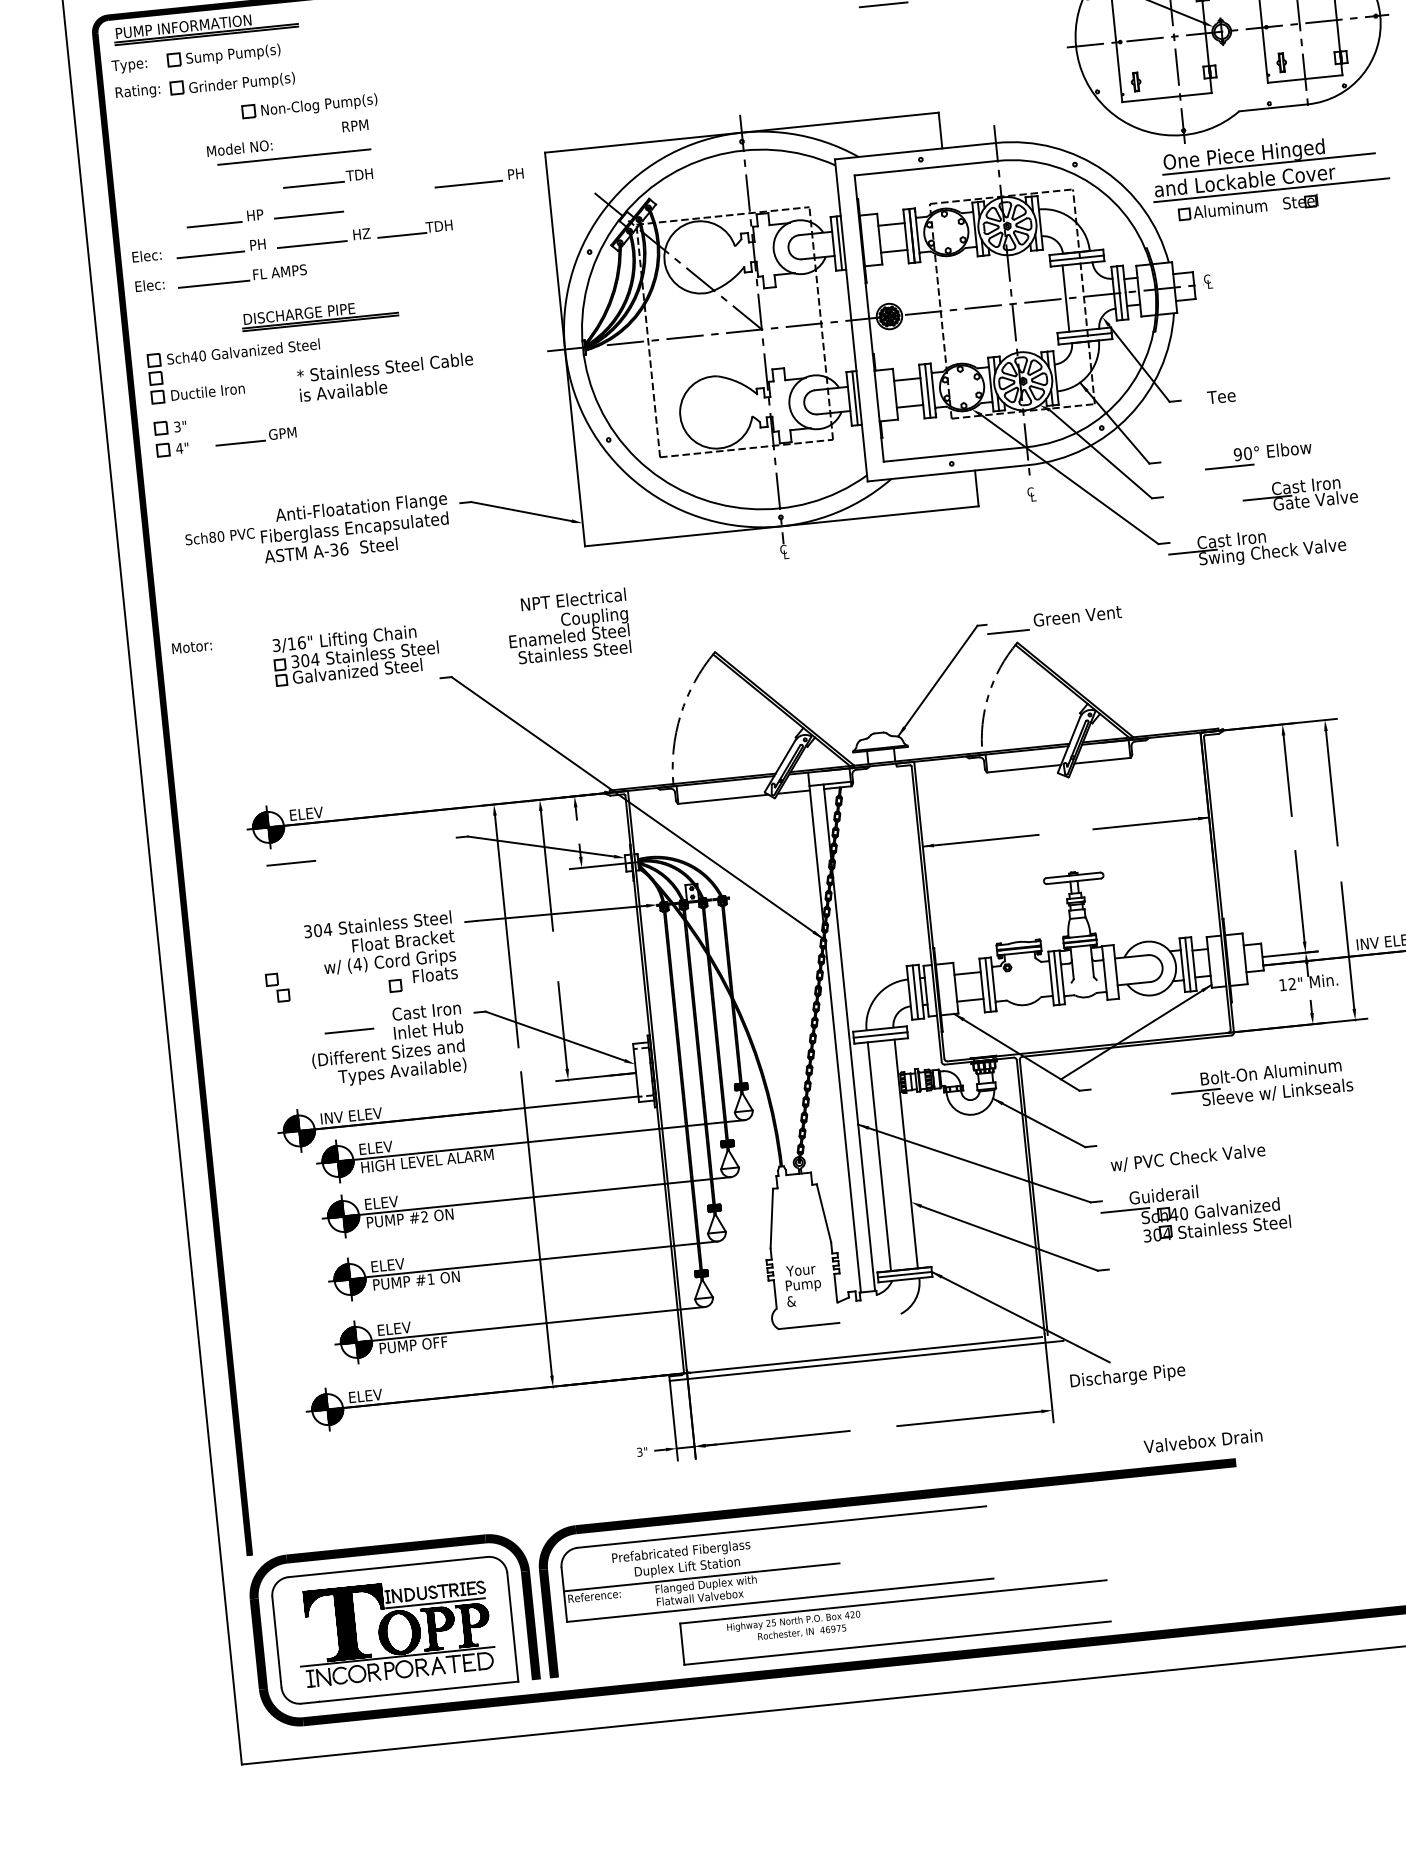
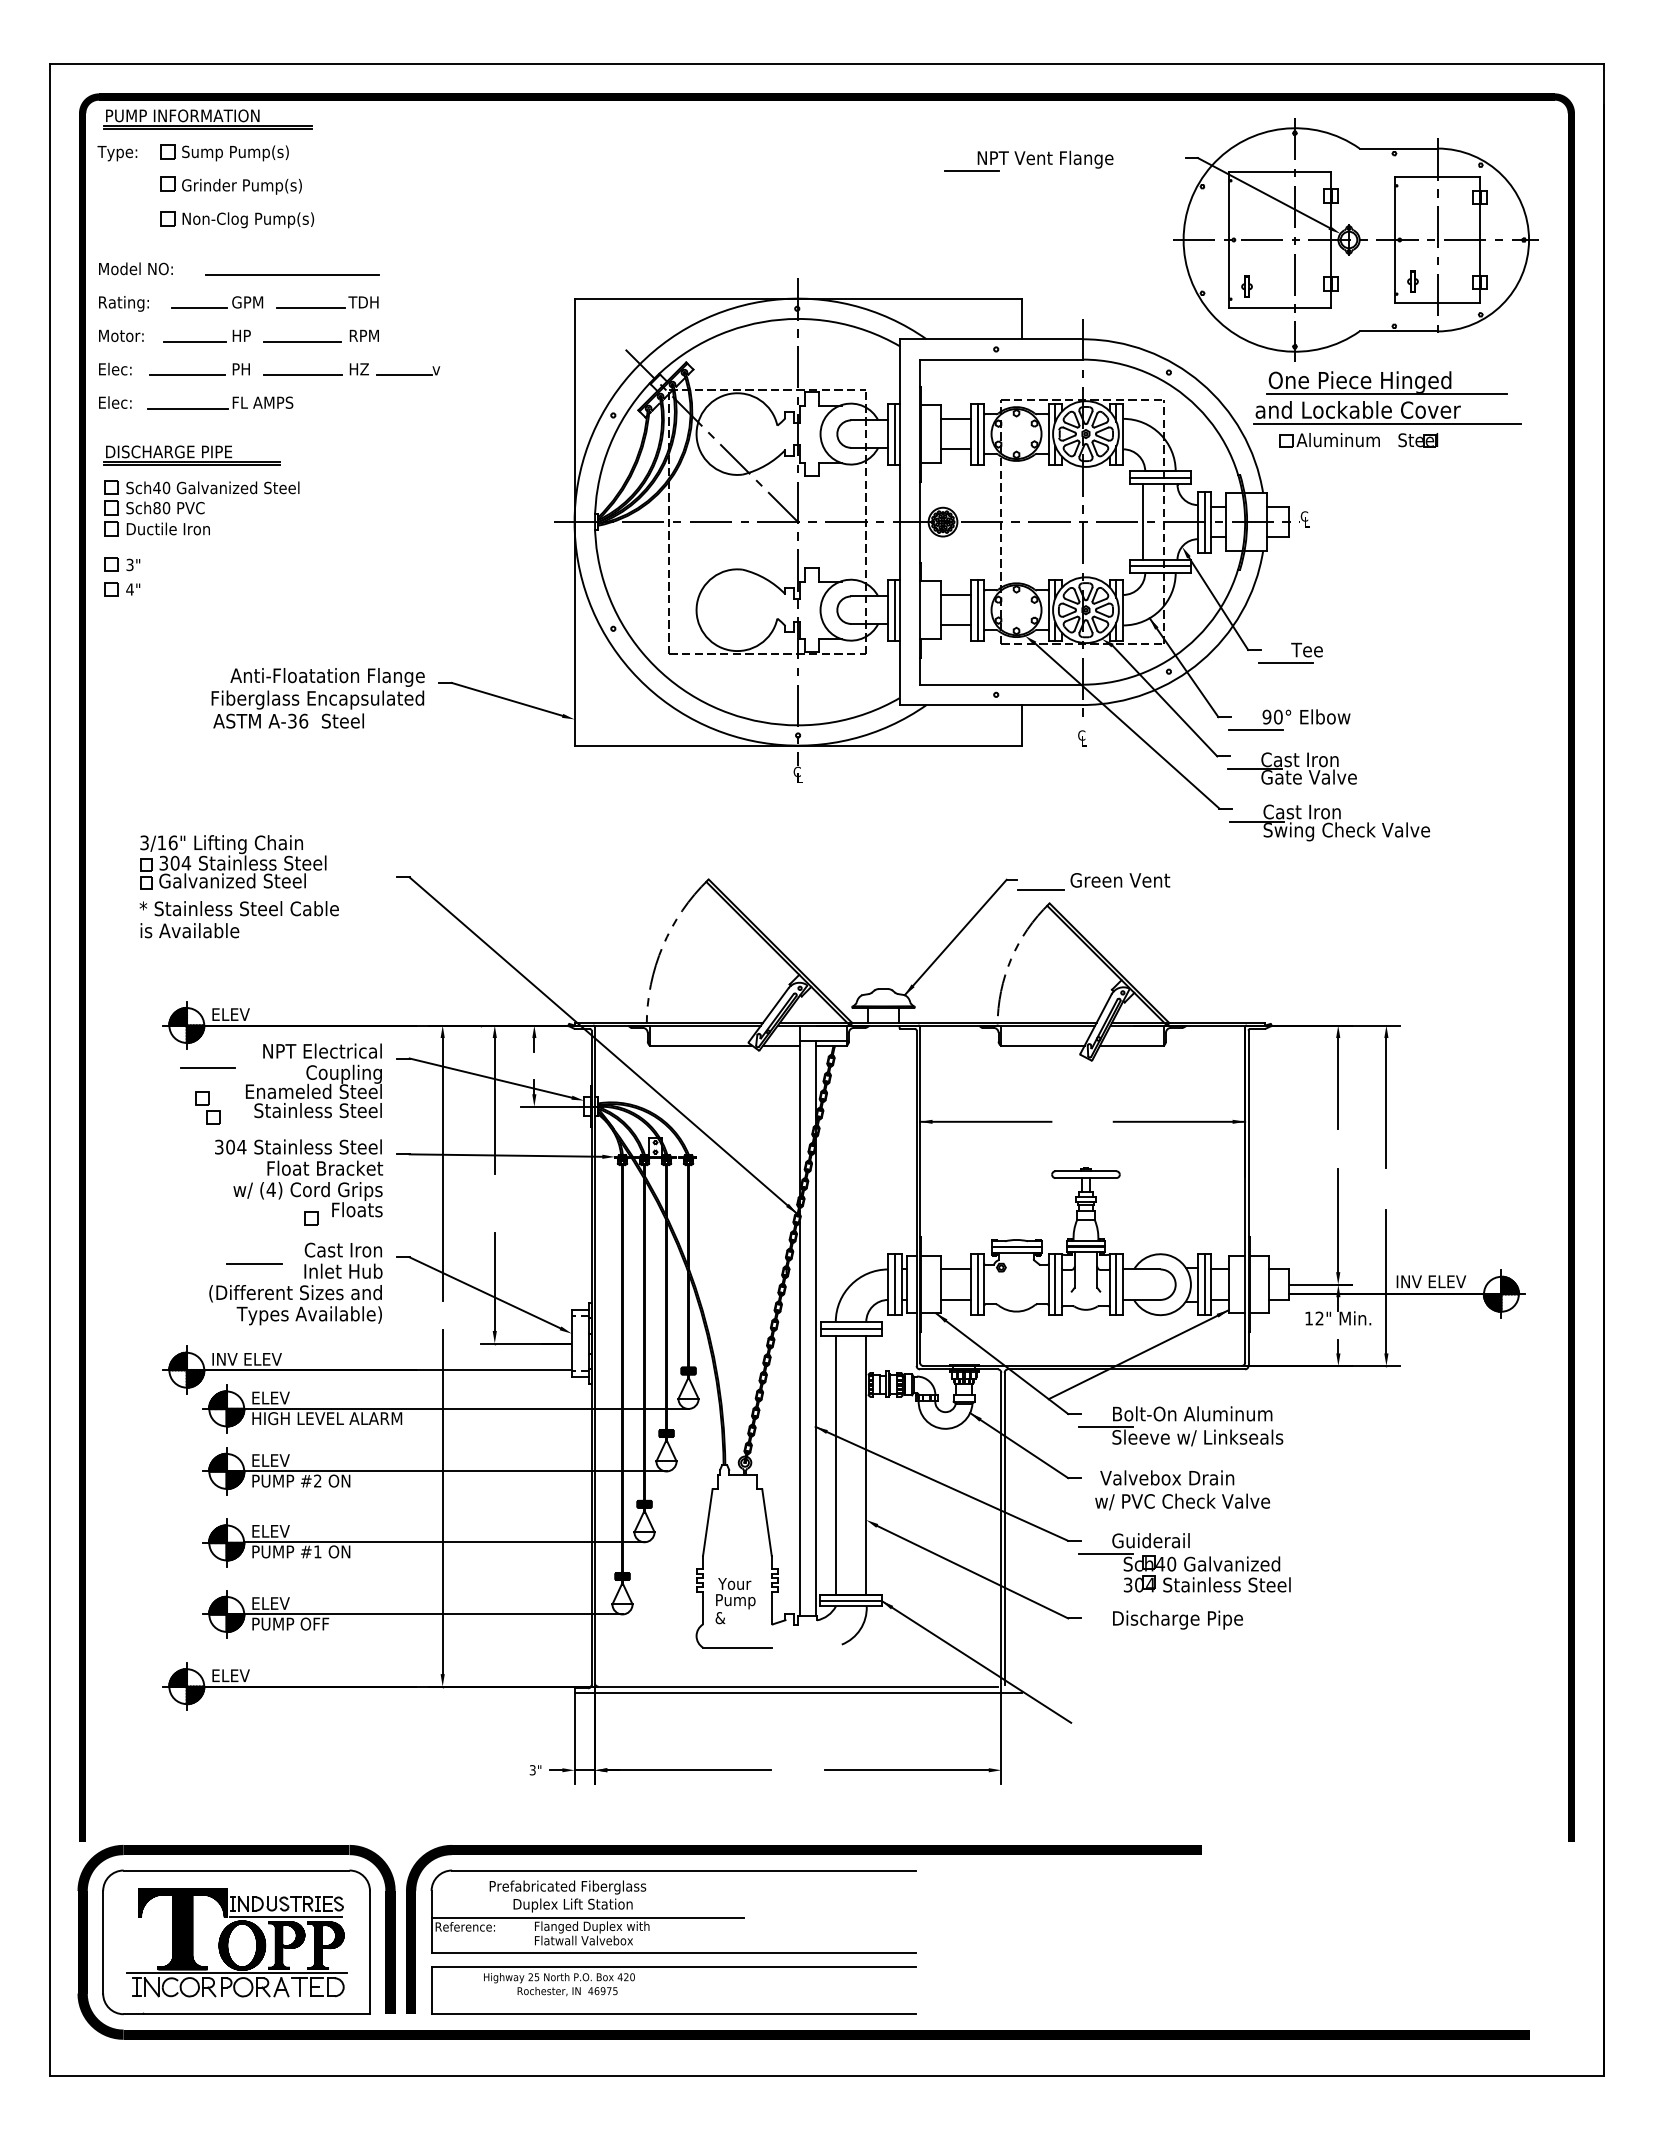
text: (137, 91) -> (123, 303), moved
part: (309, 106) -> (237, 219), moved
text: (354, 125) -> (363, 335), moved
text: (239, 148) -> (135, 268), moved
part: (479, 177) -> (497, 319), removed
text: (439, 226) -> (447, 369), TDH -> v
part: (319, 315) -> (191, 455), moved
text: (385, 376) -> (238, 919), moved
line: (1204, 410) -> (1286, 663), added
part: (256, 436) -> (217, 302), moved
part: (1258, 454) -> (1289, 719), moved
part: (1299, 494) -> (1291, 768), moved
text: (220, 536) -> (165, 507), moved
text: (568, 626) -> (313, 1080), moved
text: (192, 646) -> (121, 335), moved
part: (356, 654) -> (233, 862), moved
line: (1110, 972) -> (1116, 1284), added
part: (277, 987) -> (207, 1107), moved
part: (1264, 1079) -> (1184, 1421), moved
text: (1127, 1376) -> (1177, 1619), moved
text: (1203, 1440) -> (1167, 1477), moved
part: (893, 1602) -> (673, 1967), moved

